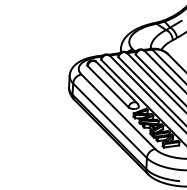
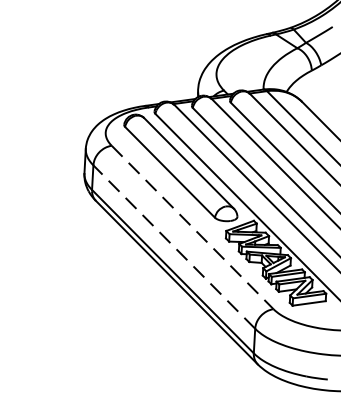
line: (118, 112) -> (192, 228), solid -> dashed
line: (109, 120) -> (173, 246), solid -> dashed

